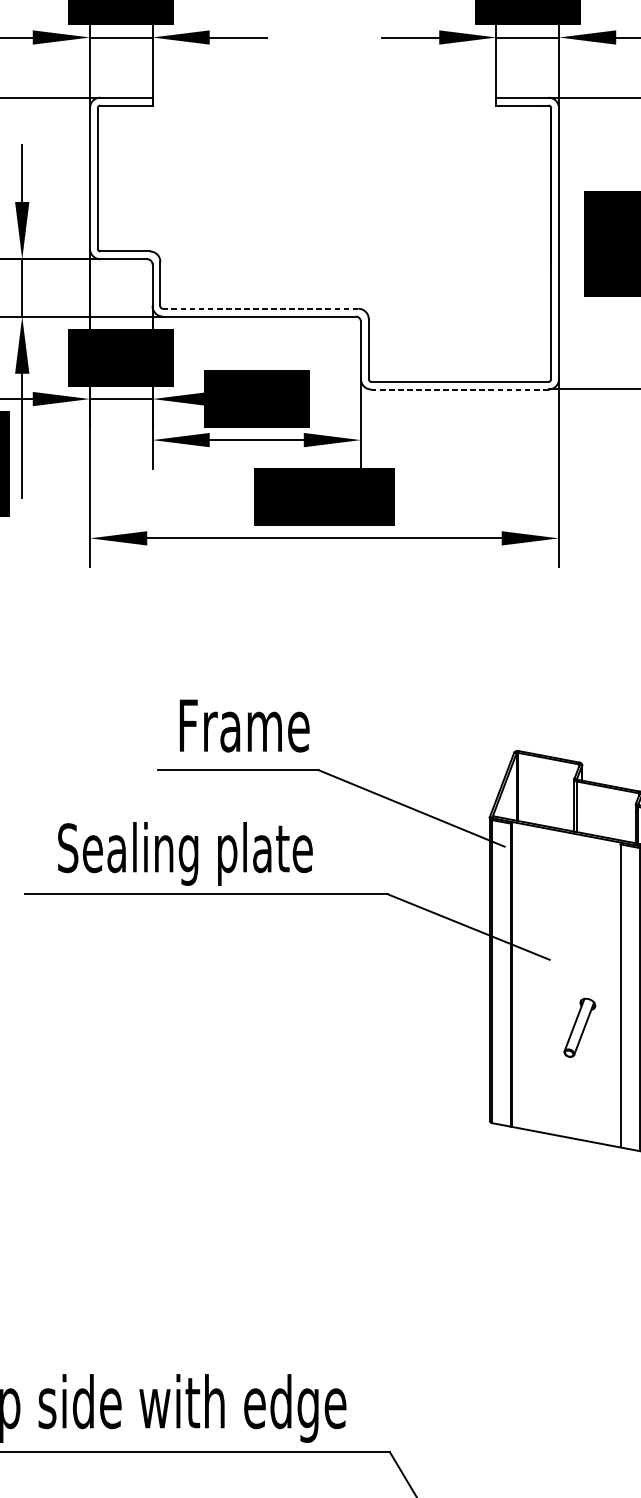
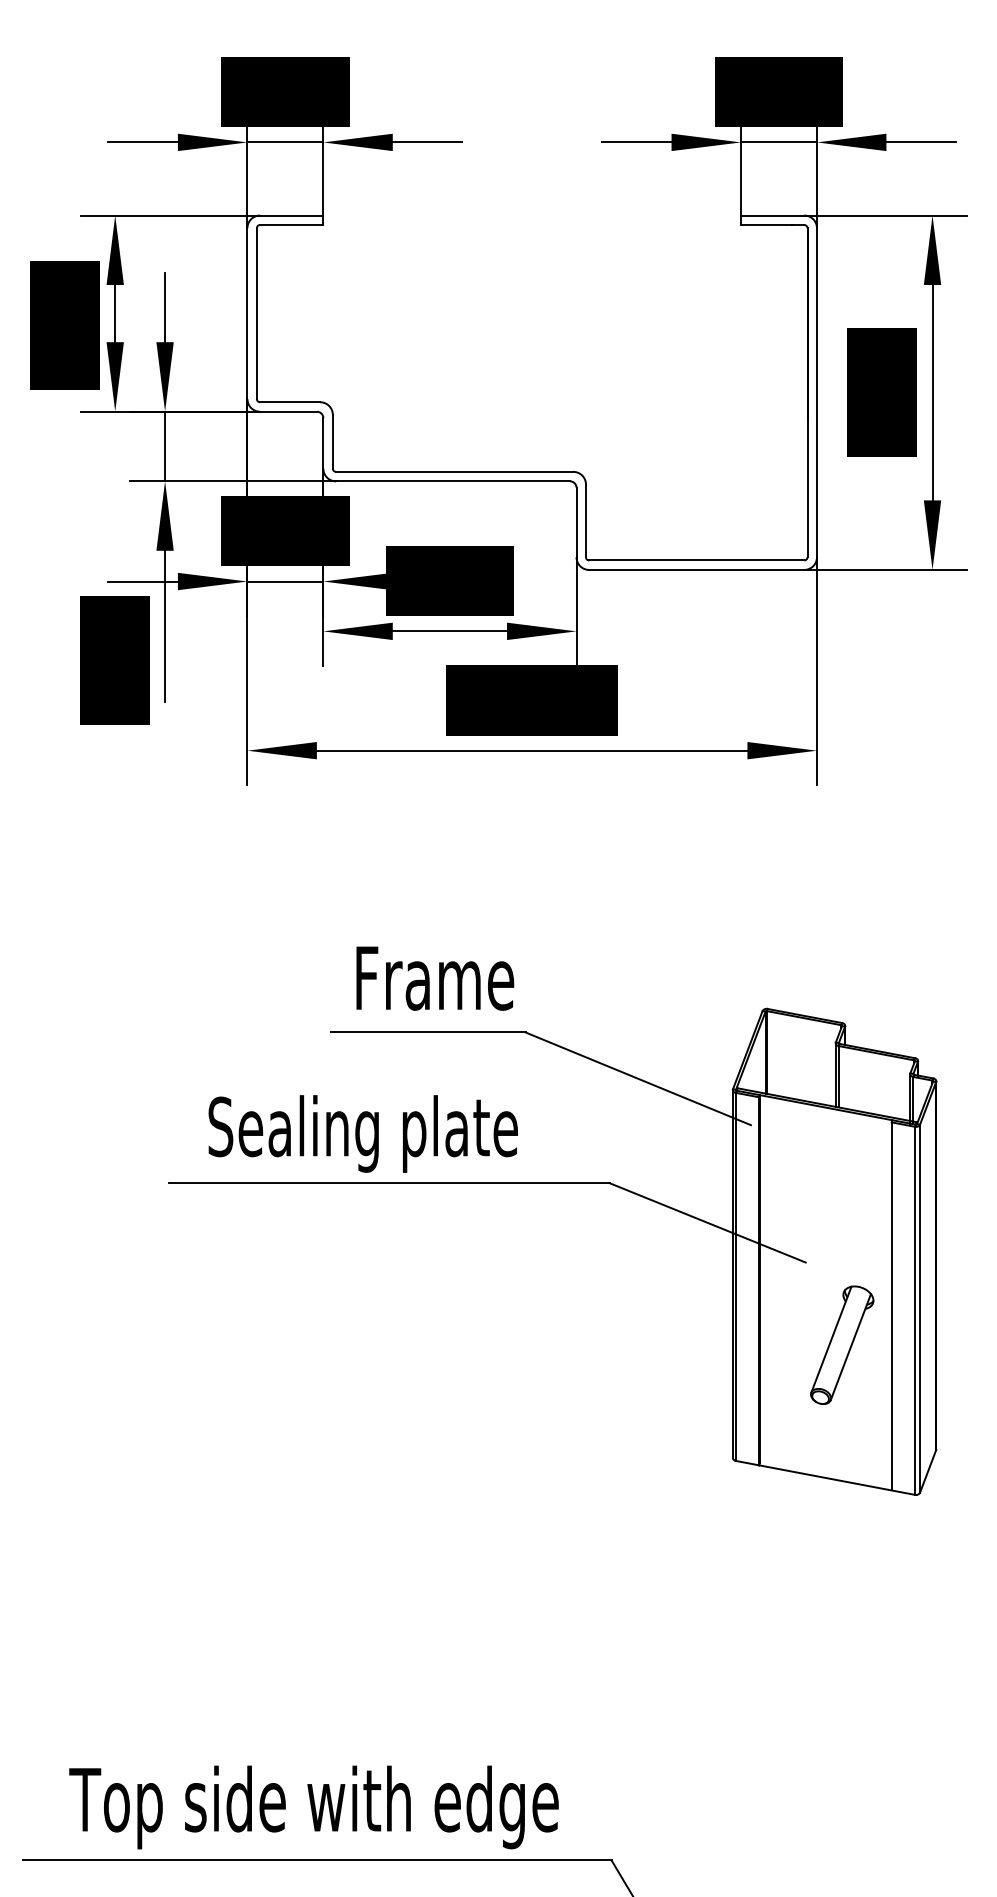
line: (260, 308) -> (454, 471), dashed -> solid
line: (459, 389) -> (696, 569), dashed -> solid
part: (580, 1027) -> (842, 1344), size x1.67

